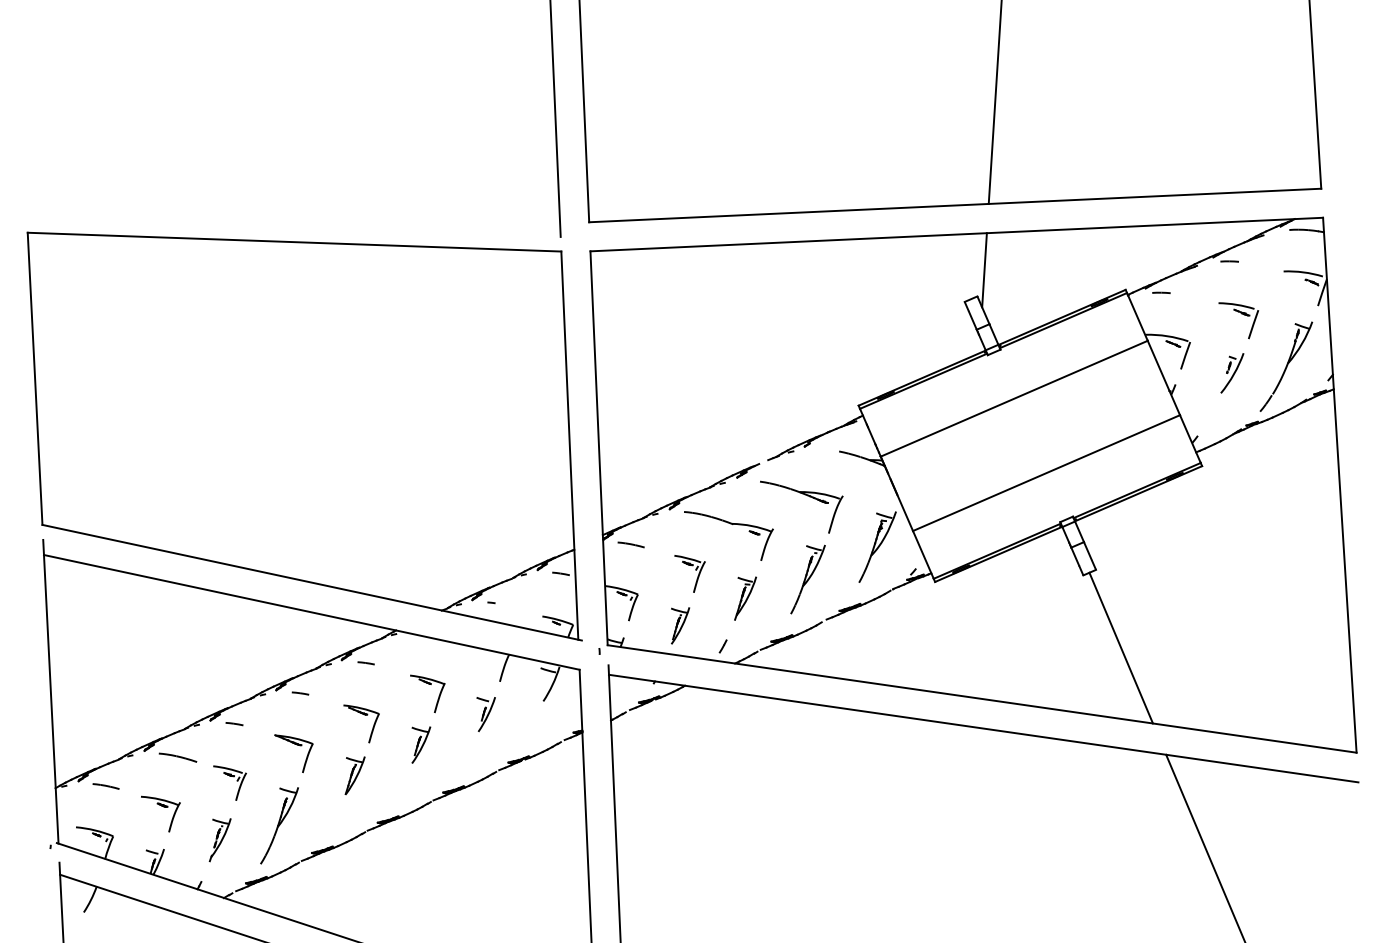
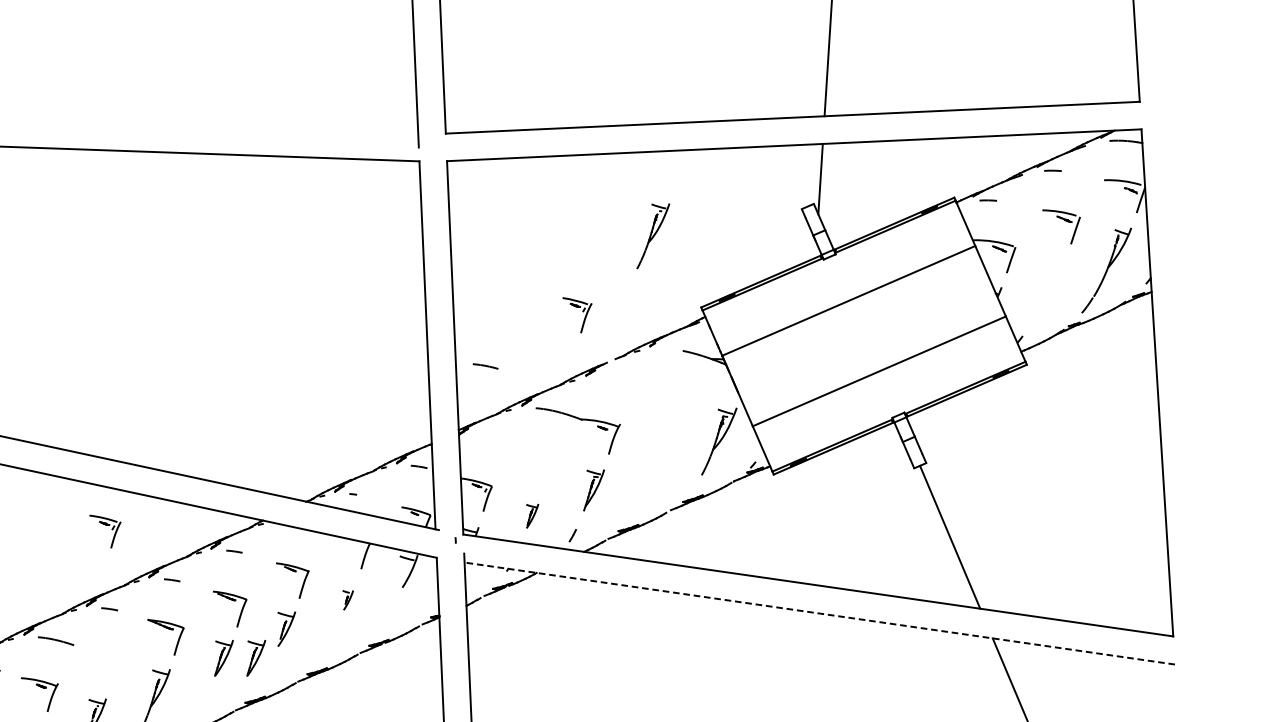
part: (1232, 373) -> (1055, 276), removed
part: (807, 496) -> (652, 393), removed
line: (630, 544) -> (484, 366), moved
part: (695, 570) -> (582, 312), moved
part: (807, 579) -> (652, 236), moved
part: (680, 625) -> (532, 515), size x0.7
part: (485, 714) -> (347, 600), size x0.6
line: (983, 728) -> (819, 613), solid -> dashed
part: (388, 775) -> (255, 658), added
part: (229, 782) -> (104, 531), moved

